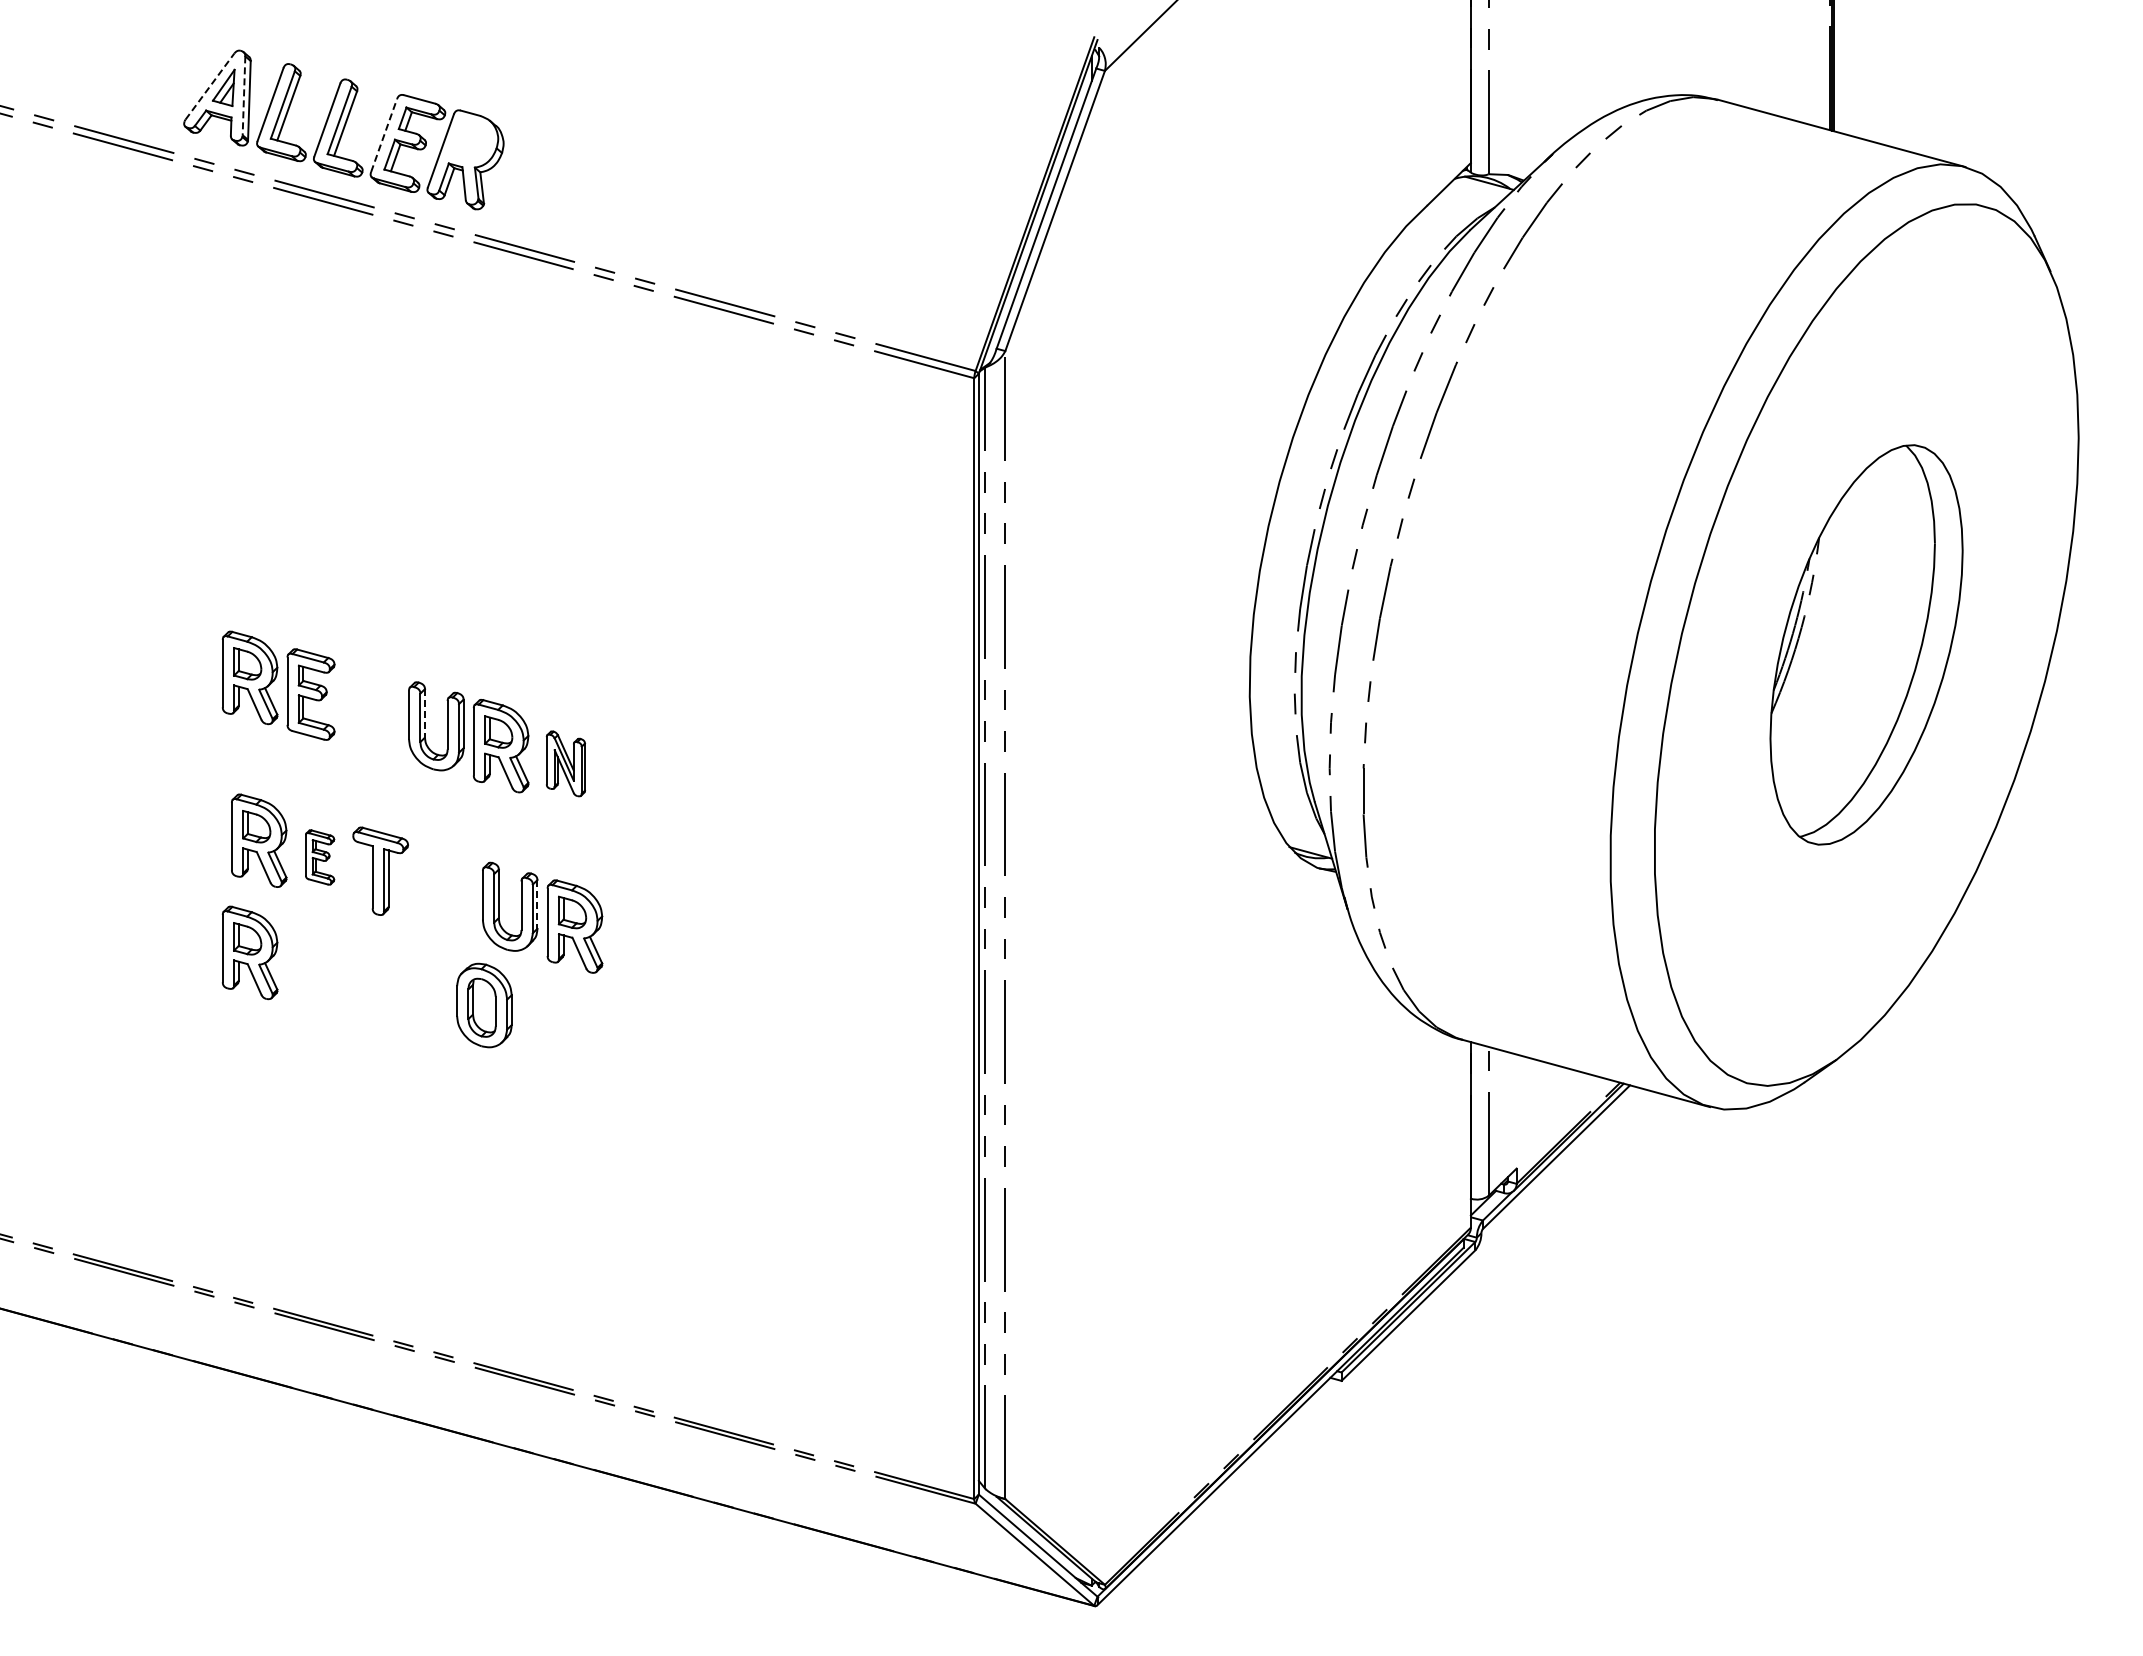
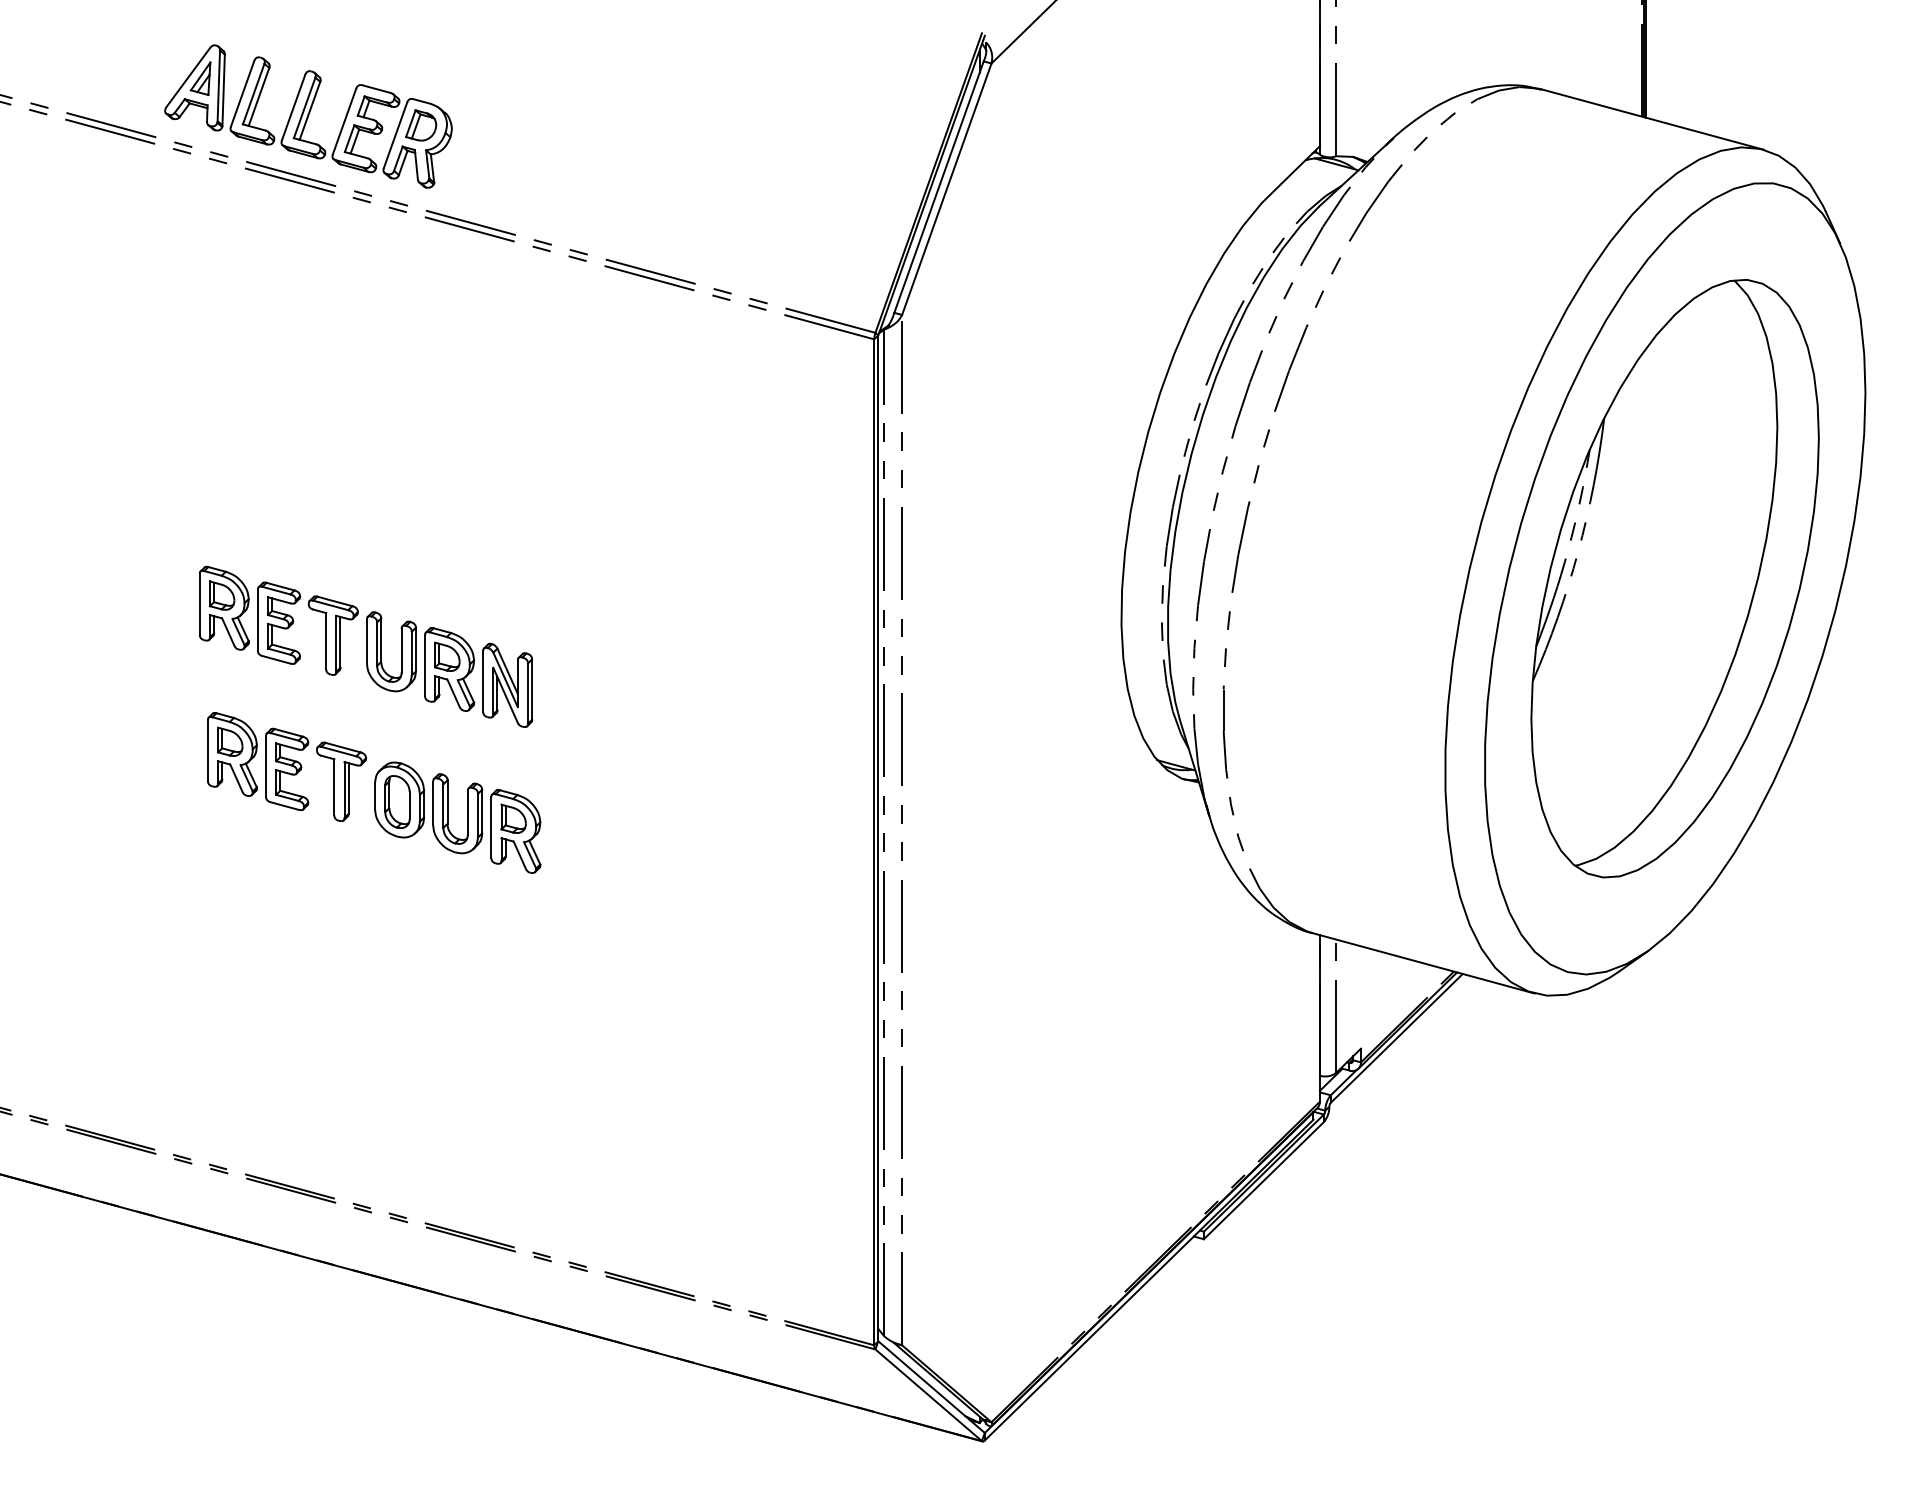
line: (210, 86) -> (188, 77), dashed -> solid
line: (243, 96) -> (218, 86), dashed -> solid
line: (384, 135) -> (344, 121), dashed -> solid
part: (469, 139) -> (421, 125), added
part: (1866, 644) -> (1675, 578), size x1.67
part: (371, 708) -> (333, 635), added
line: (424, 713) -> (380, 640), dashed -> solid
part: (565, 763) -> (507, 685), size x1.43
part: (319, 857) -> (286, 769), size x1.67
line: (537, 904) -> (482, 811), dashed -> solid
part: (249, 952) -> (223, 854), removed
part: (484, 1005) -> (399, 799), moved

